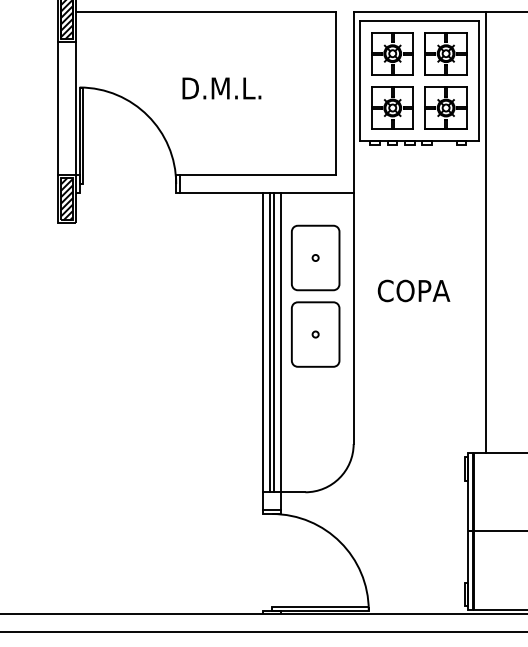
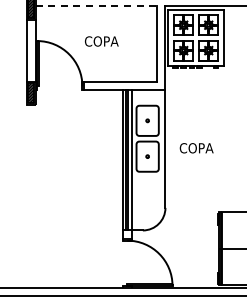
line: (206, 11) -> (96, 5), solid -> dashed
text: (221, 88) -> (103, 41), D.M.L. -> COPA
line: (486, 231) -> (227, 108), removed
text: (413, 291) -> (196, 148), moved

